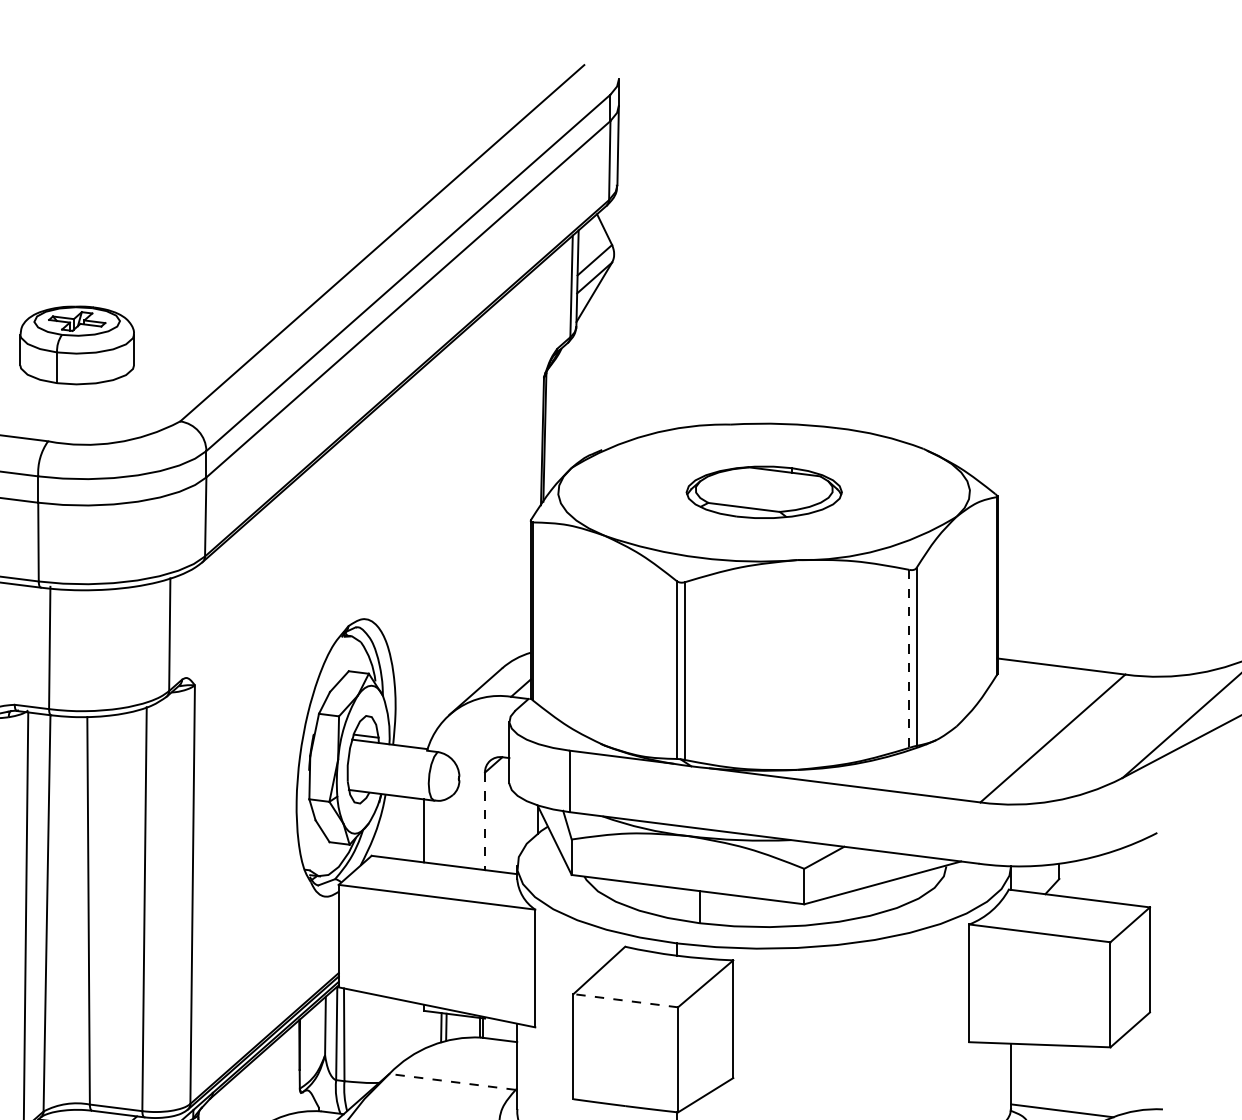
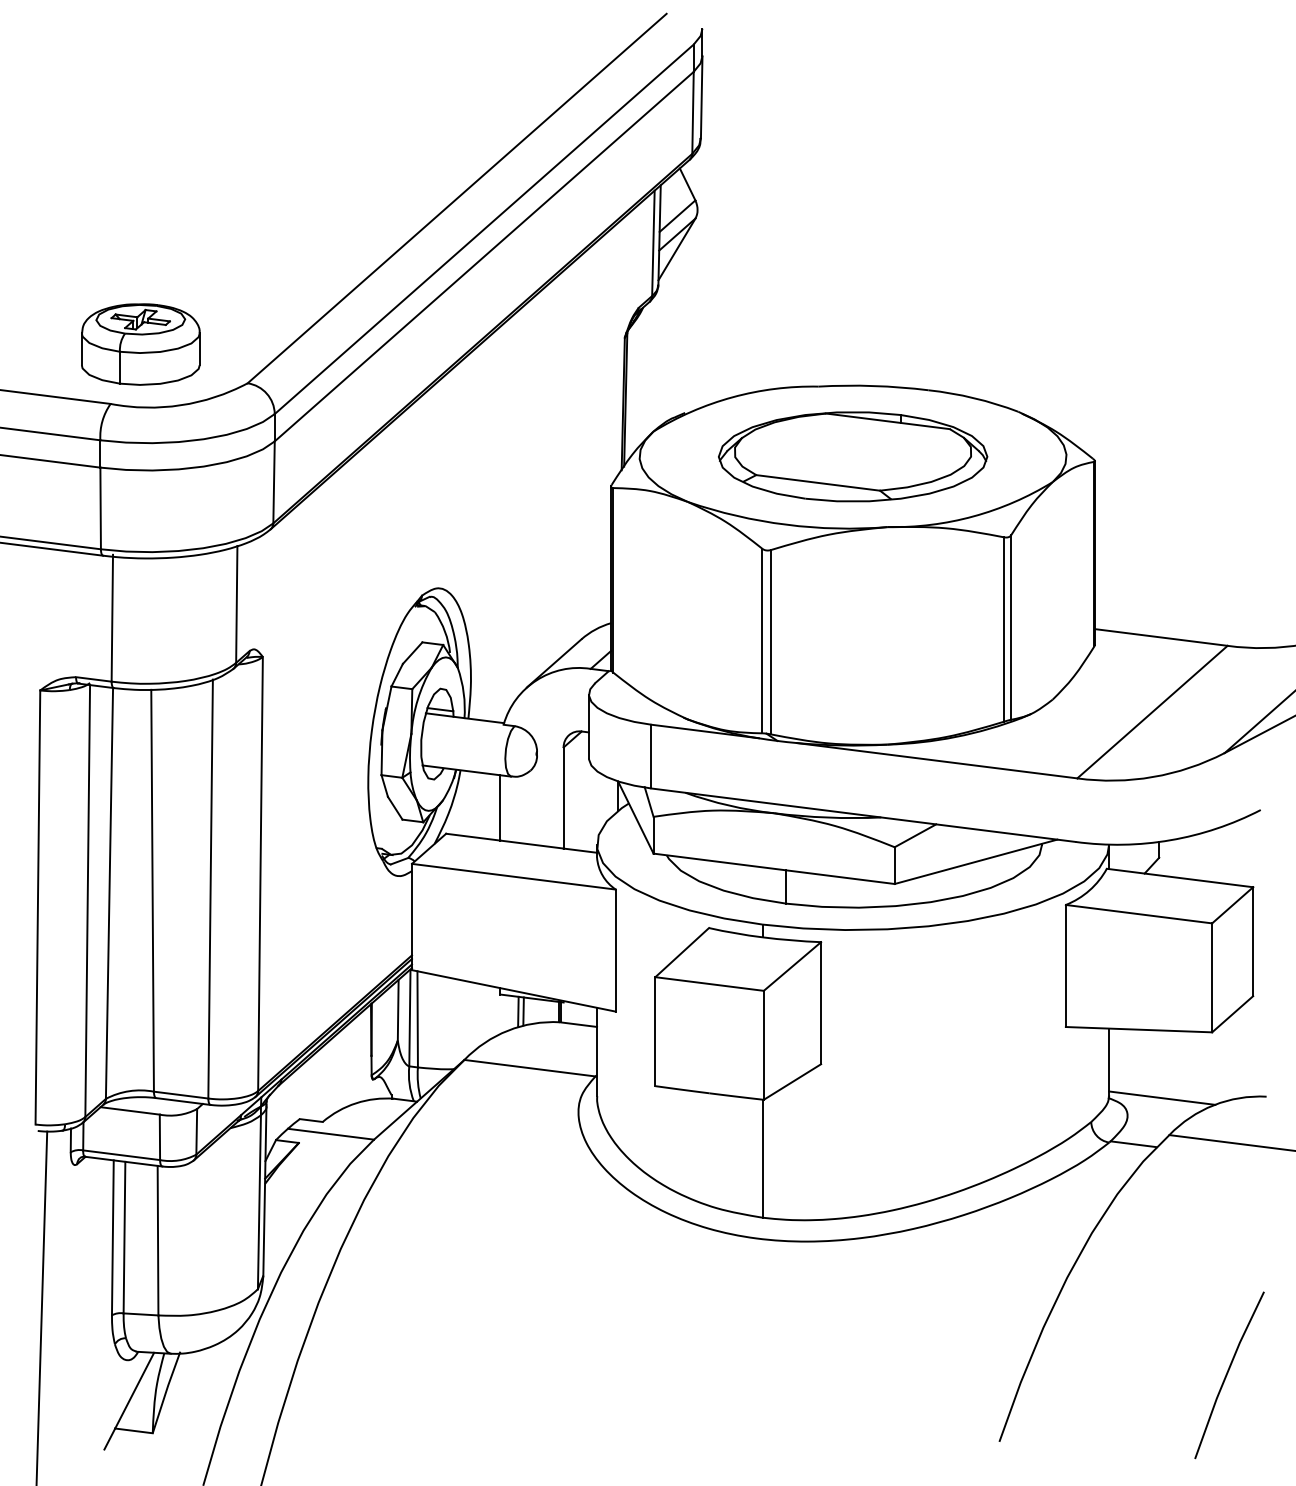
part: (76, 345) -> (140, 344), moved
part: (764, 491) -> (853, 456), size x1.67
line: (909, 659) -> (1003, 630), dashed -> solid
line: (484, 821) -> (563, 798), dashed -> solid
line: (625, 1001) -> (709, 984), dashed -> solid
line: (452, 1082) -> (529, 1068), dashed -> solid

